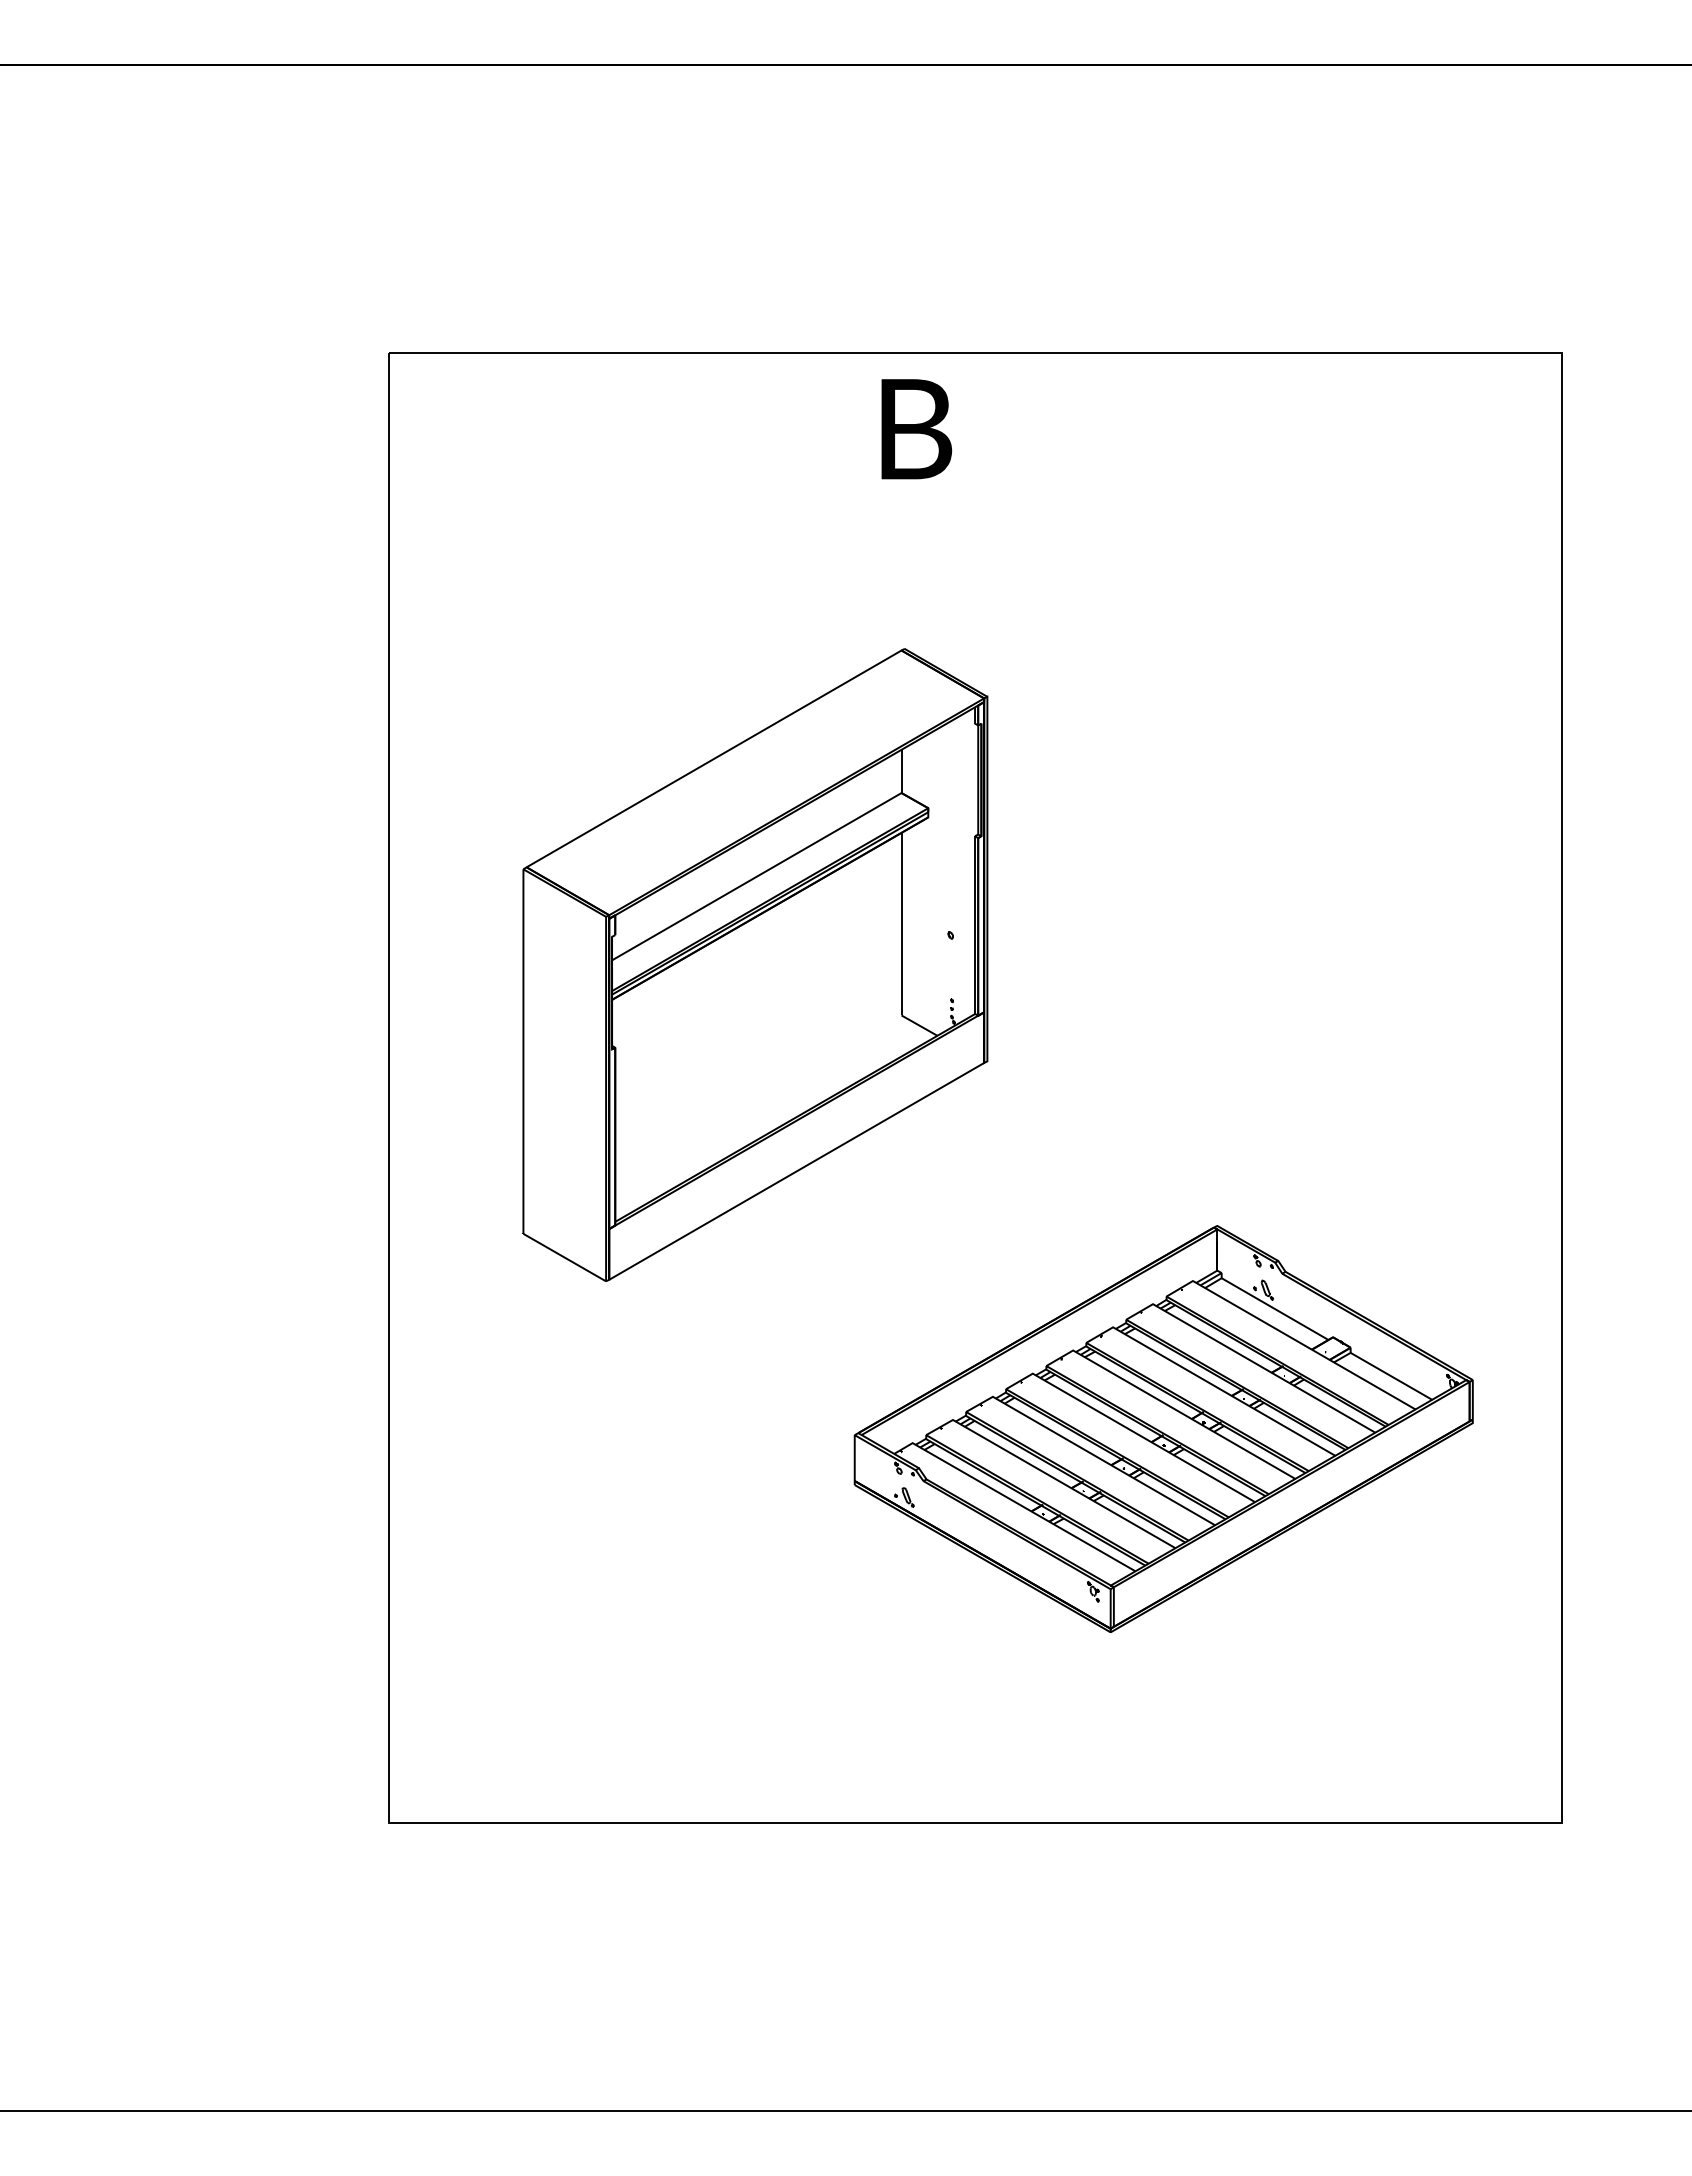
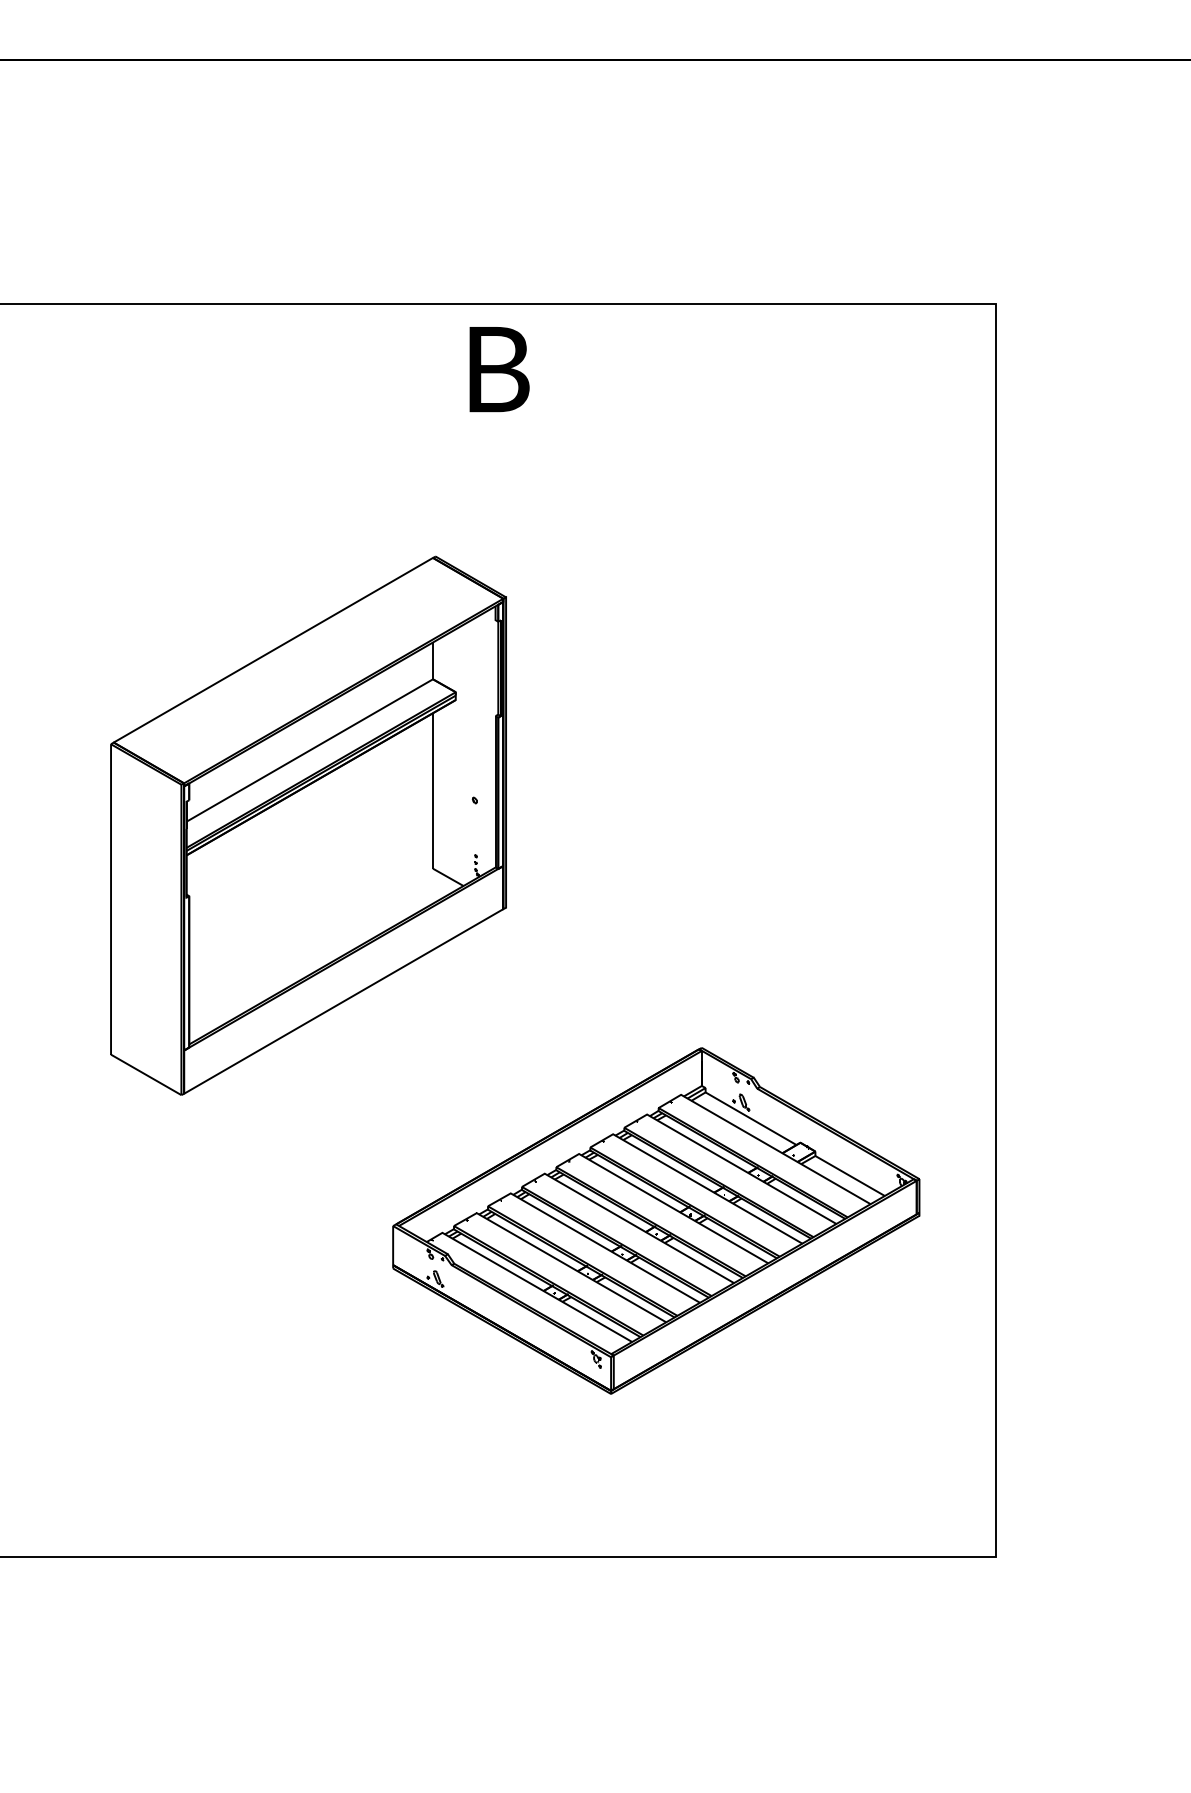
text: (916, 429) -> (499, 369), moved

